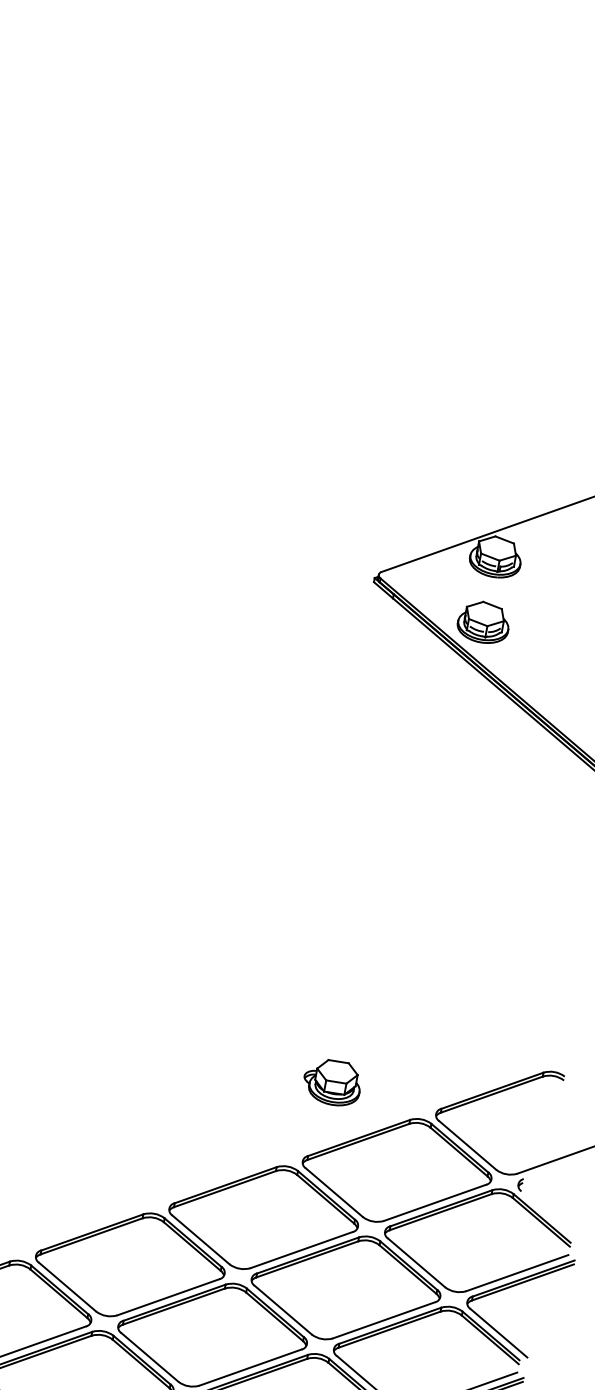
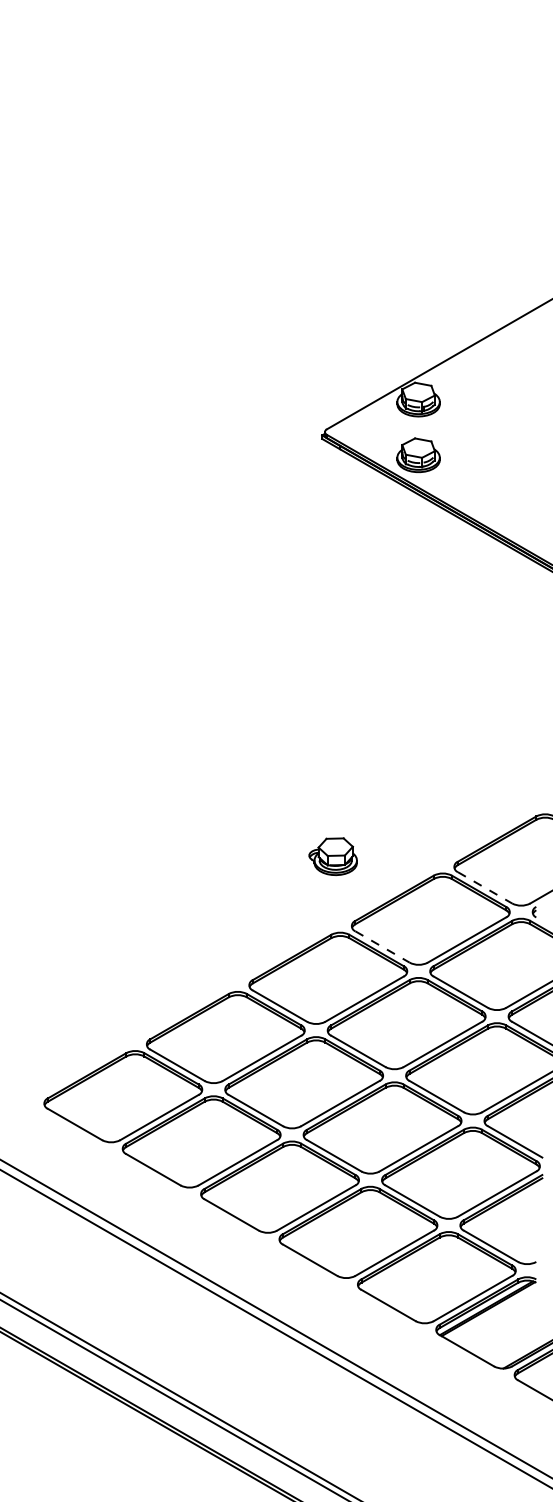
part: (331, 1082) -> (332, 856), moved
line: (468, 1146) -> (485, 888), solid -> dashed
line: (335, 1193) -> (383, 947), solid -> dashed

